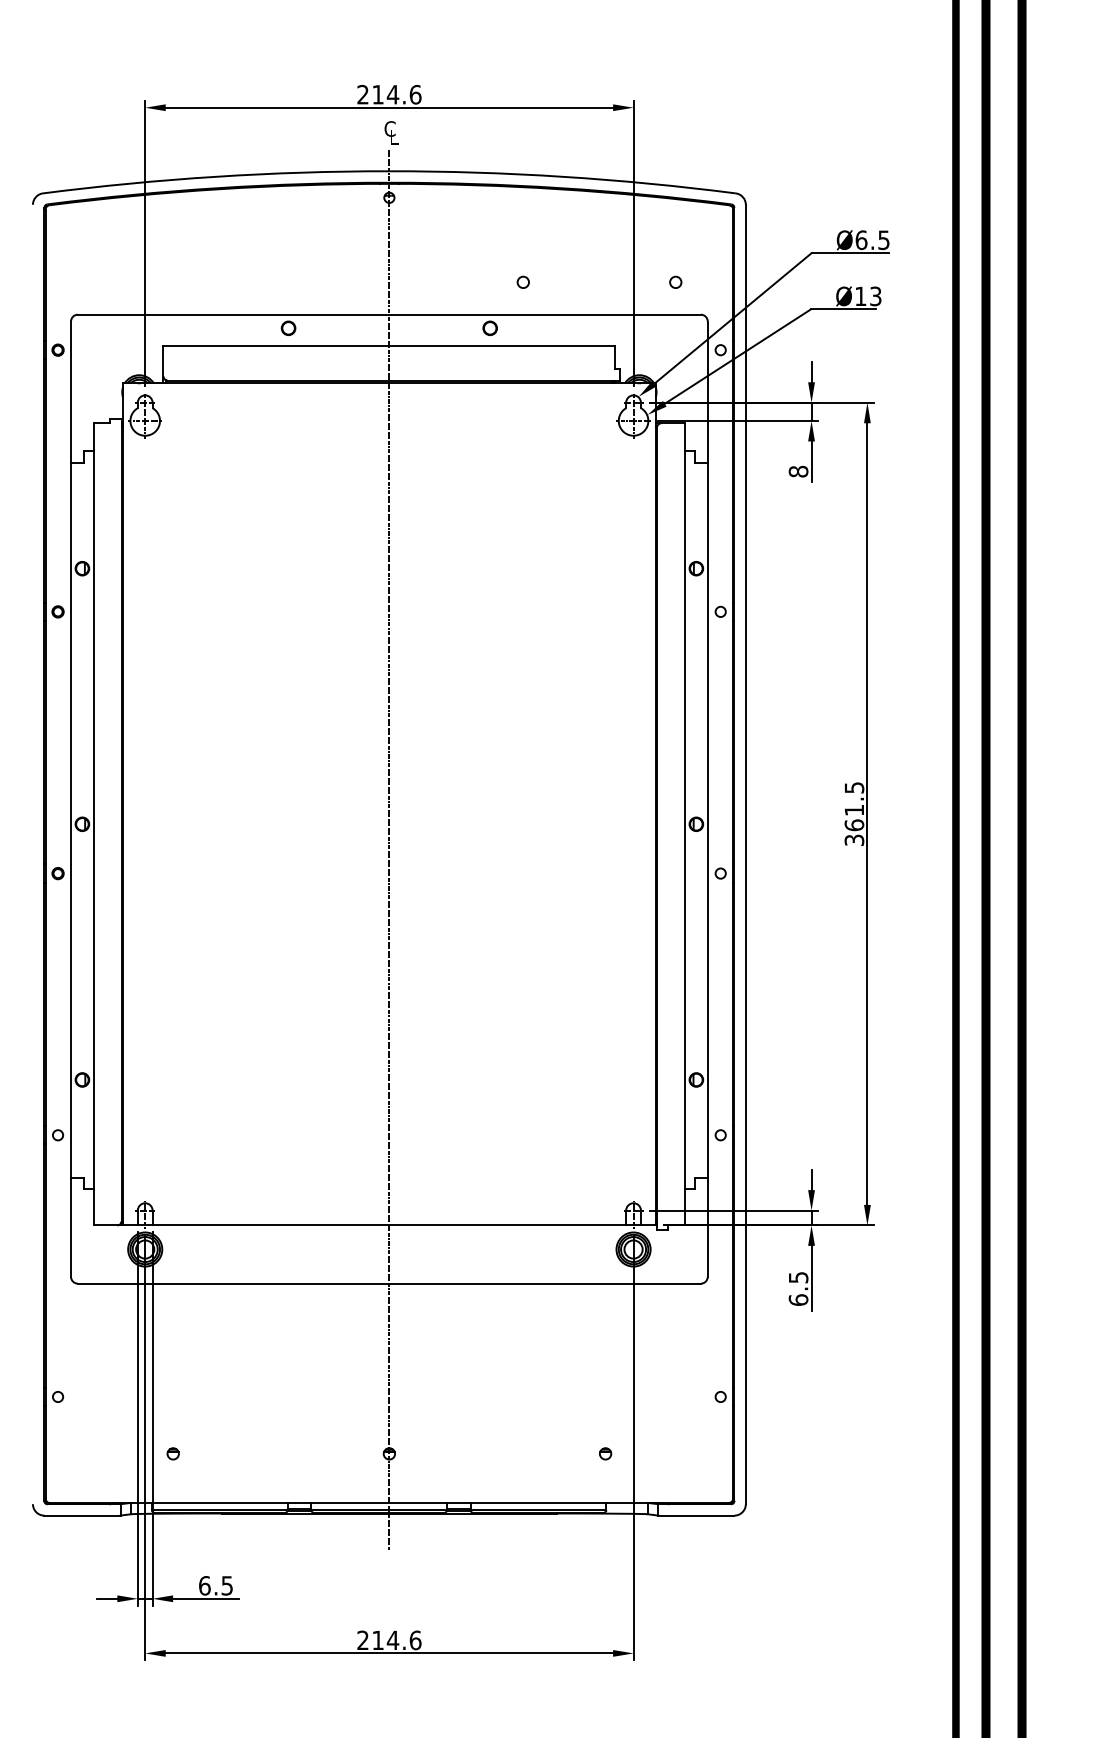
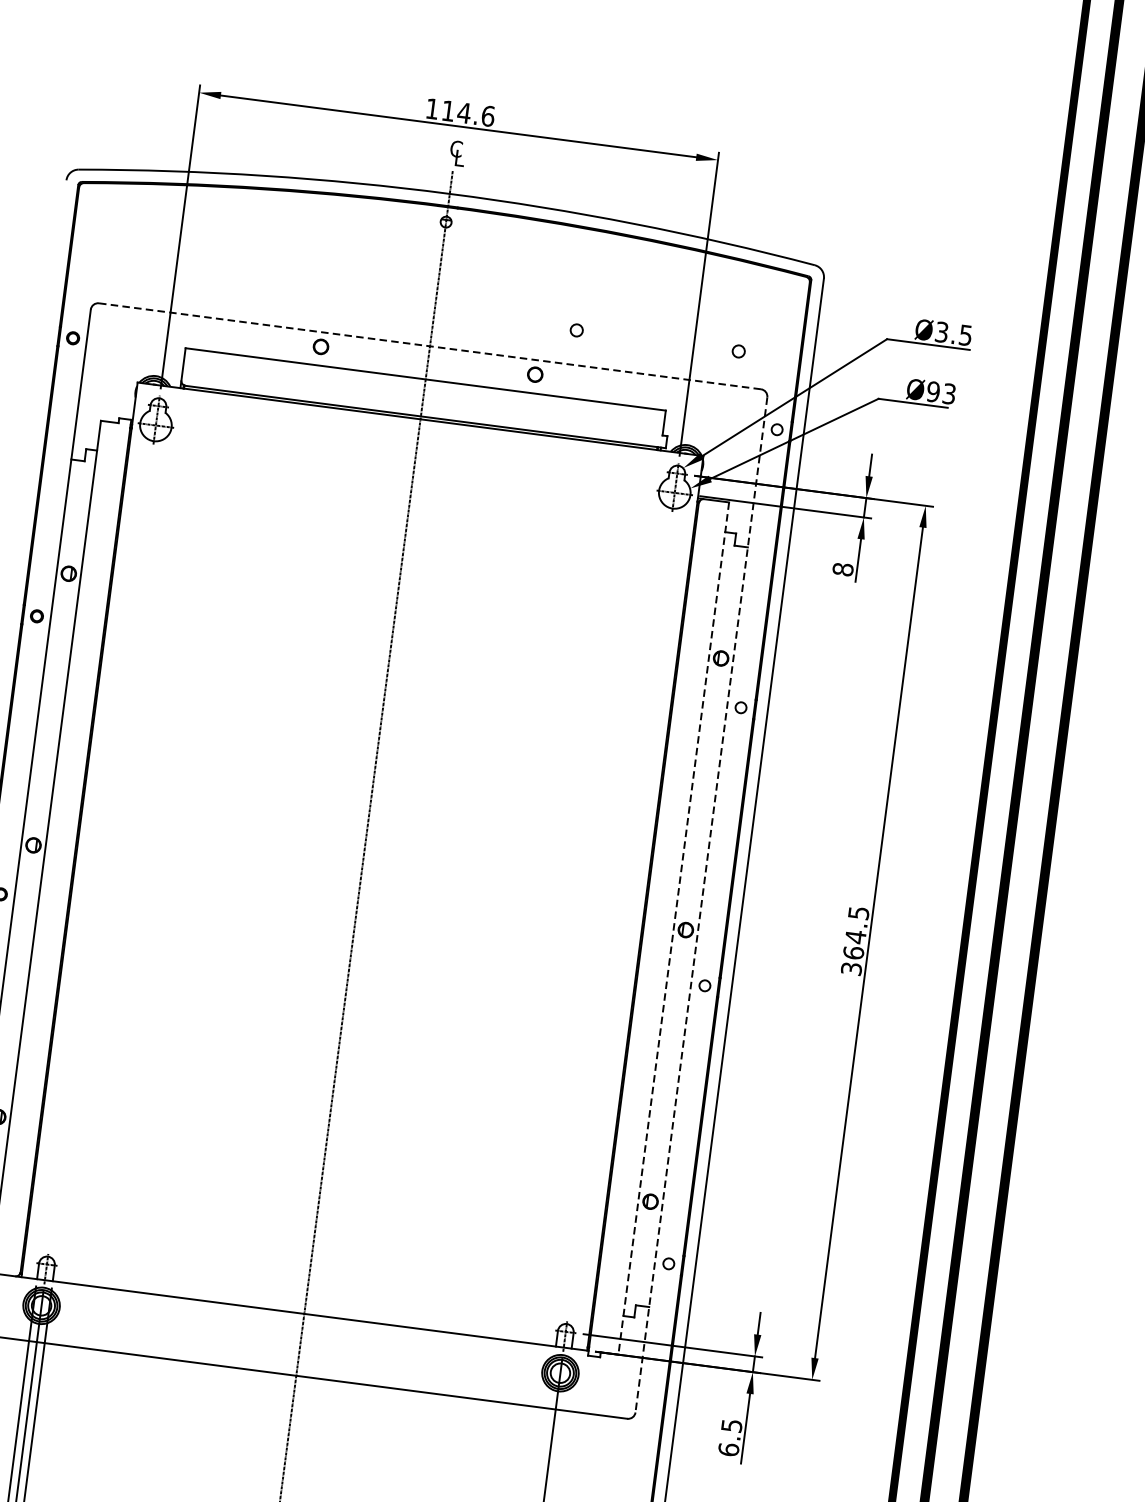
text: (362, 94) -> (431, 108), 214.6 -> 114.6
text: (861, 240) -> (941, 332), Ø6.5 -> Ø3.5
text: (860, 296) -> (933, 391), Ø13 -> Ø93
line: (389, 314) -> (430, 346), solid -> dashed
line: (707, 799) -> (701, 905), solid -> dashed
text: (853, 810) -> (854, 937), 361.5 -> 364.5
line: (685, 824) -> (674, 928), solid -> dashed

